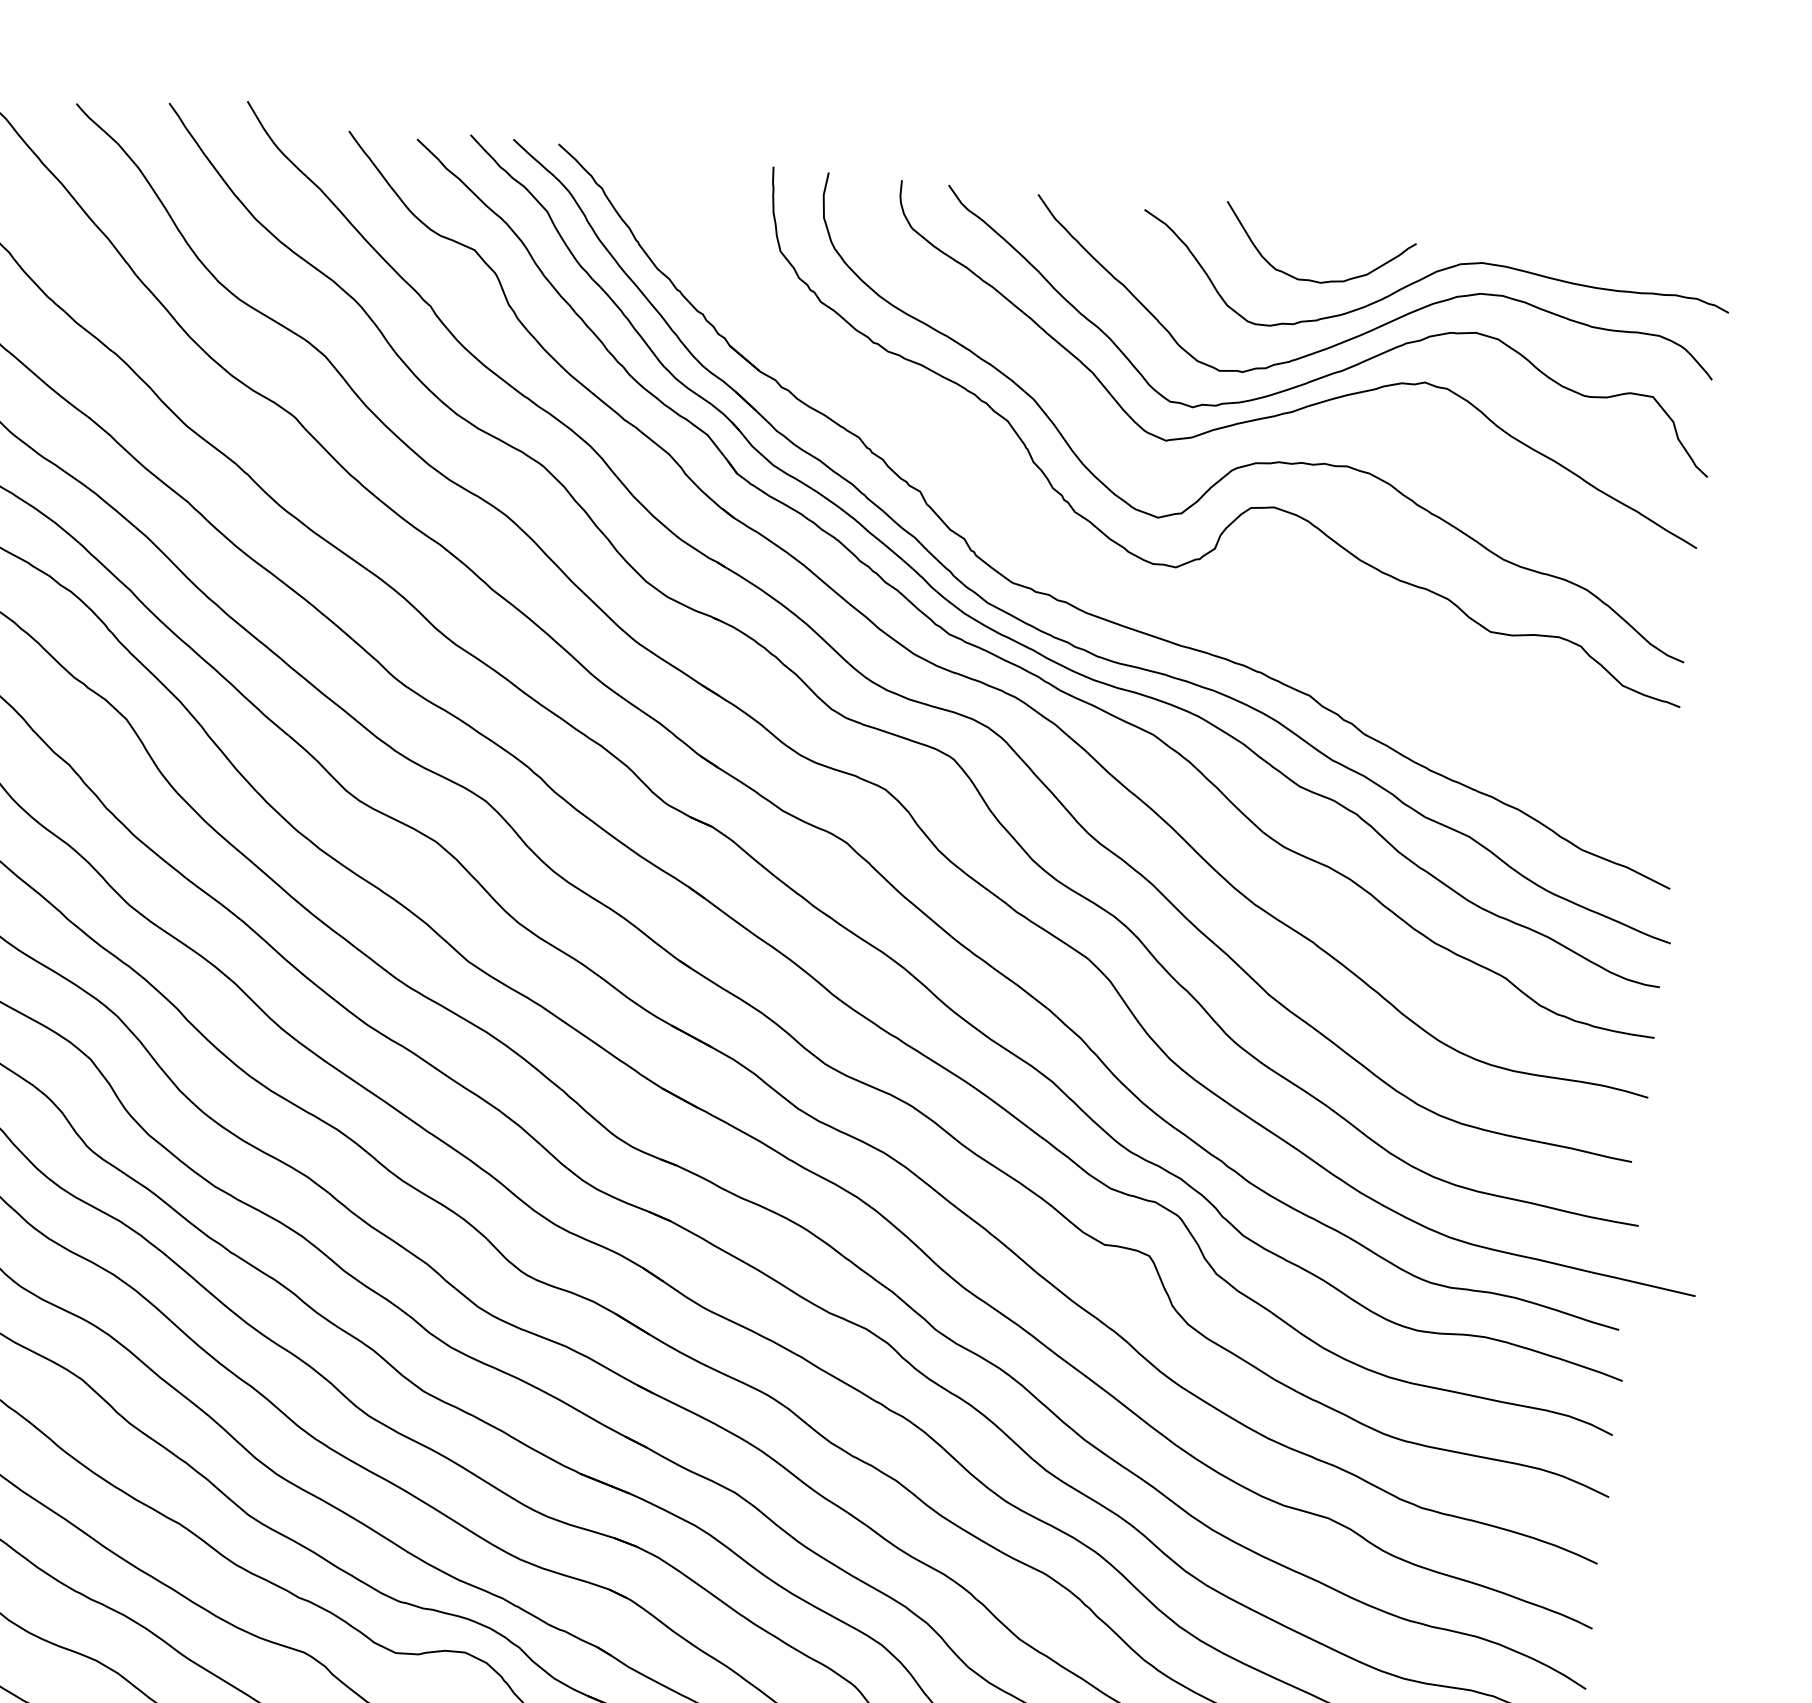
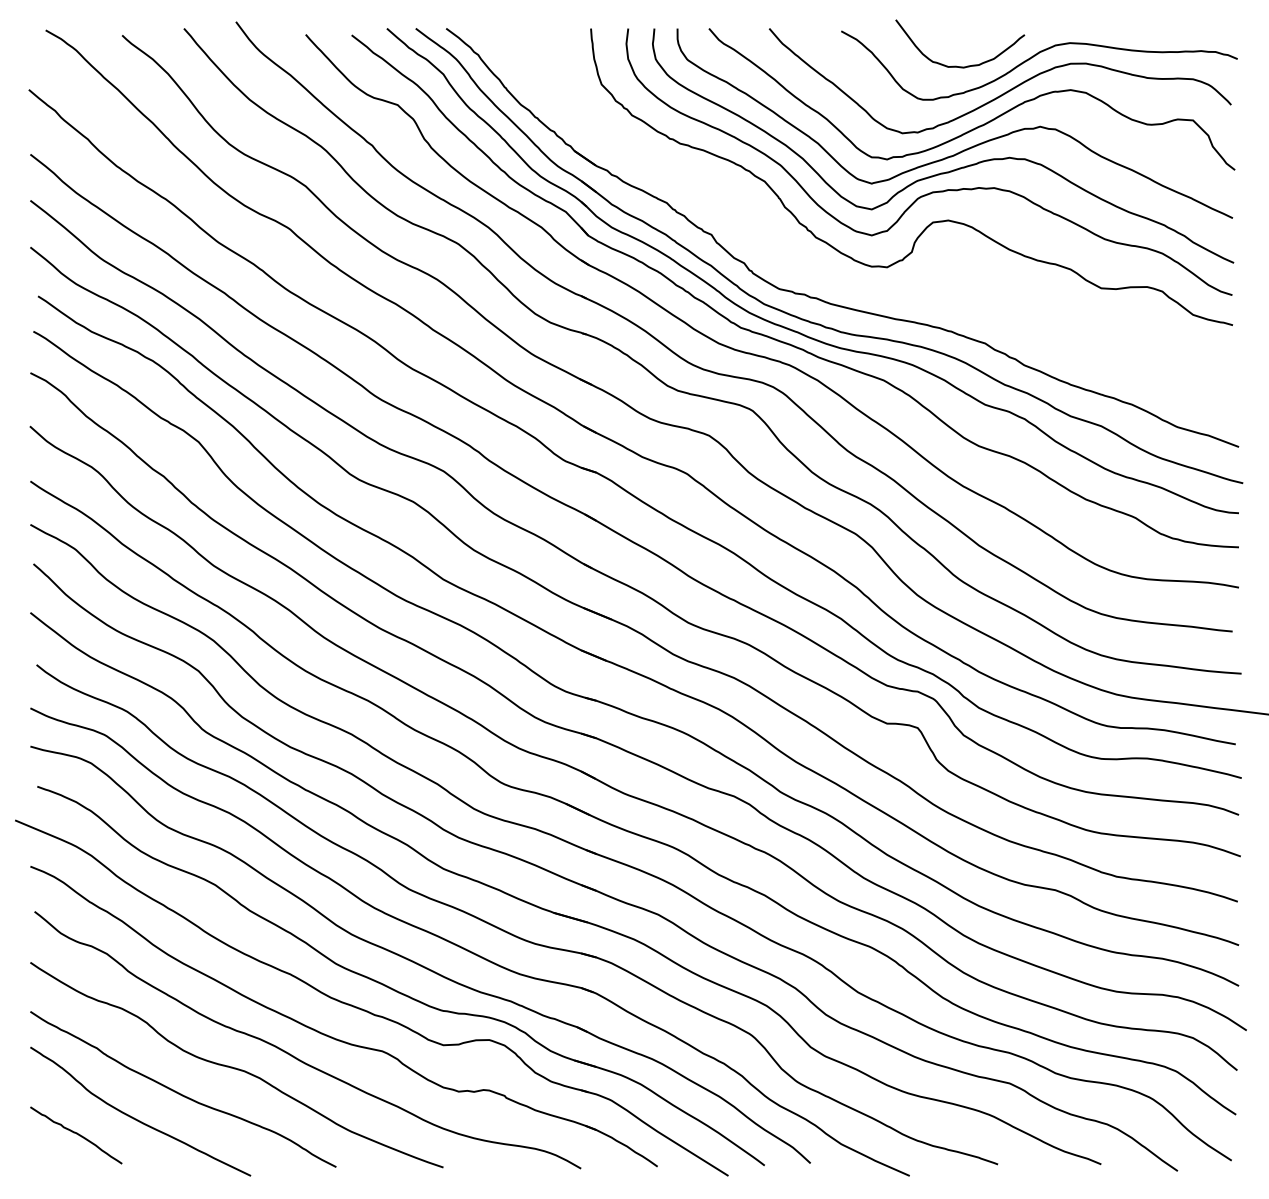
curve: (1285, 433) -> (950, 170), added

